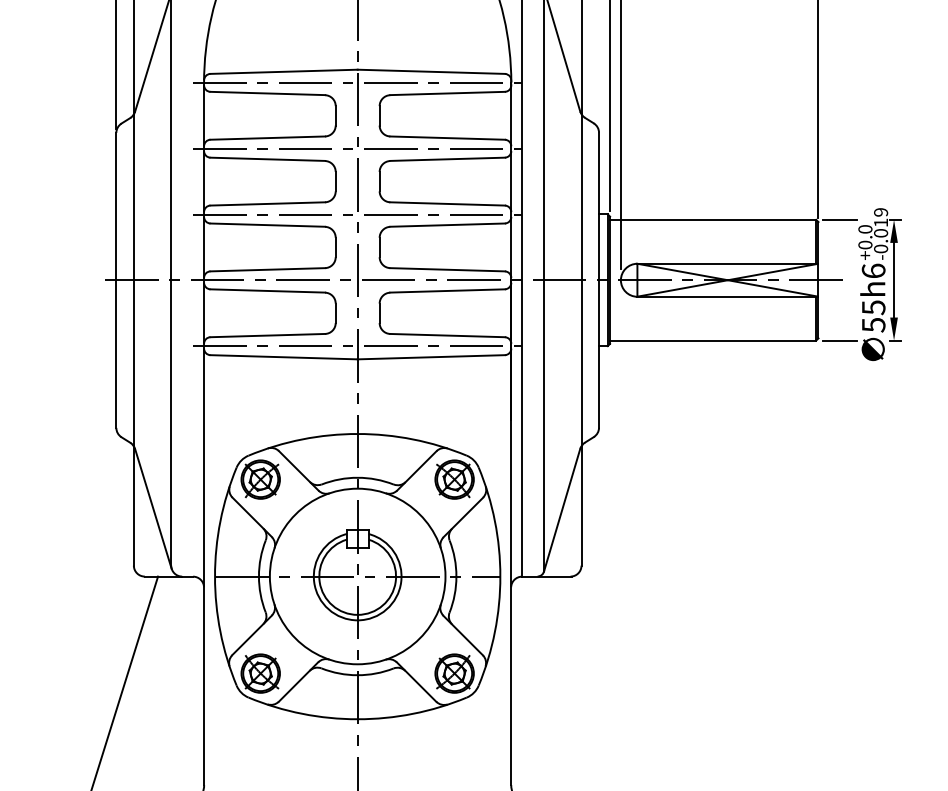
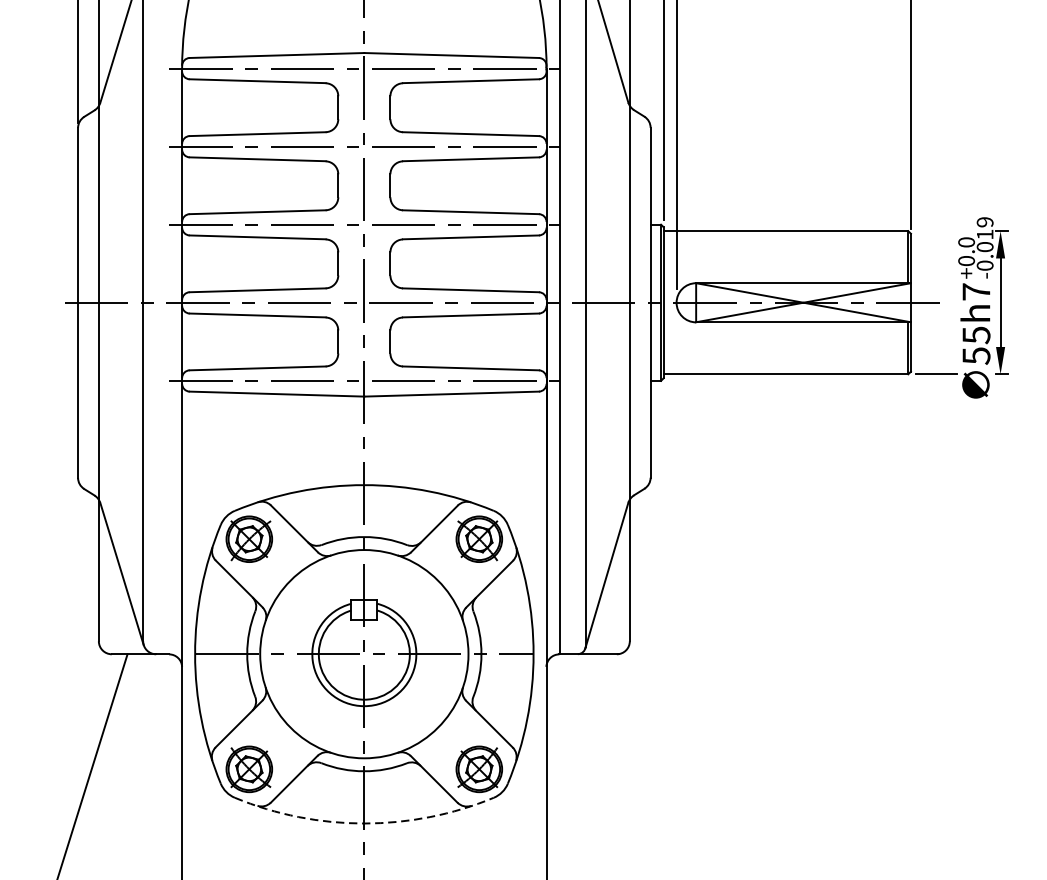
line: (839, 219) -> (935, 230), removed
text: (873, 270) -> (976, 291), 55h6 -> 55h7
arc: (357, 719) -> (364, 823), solid -> dashed

